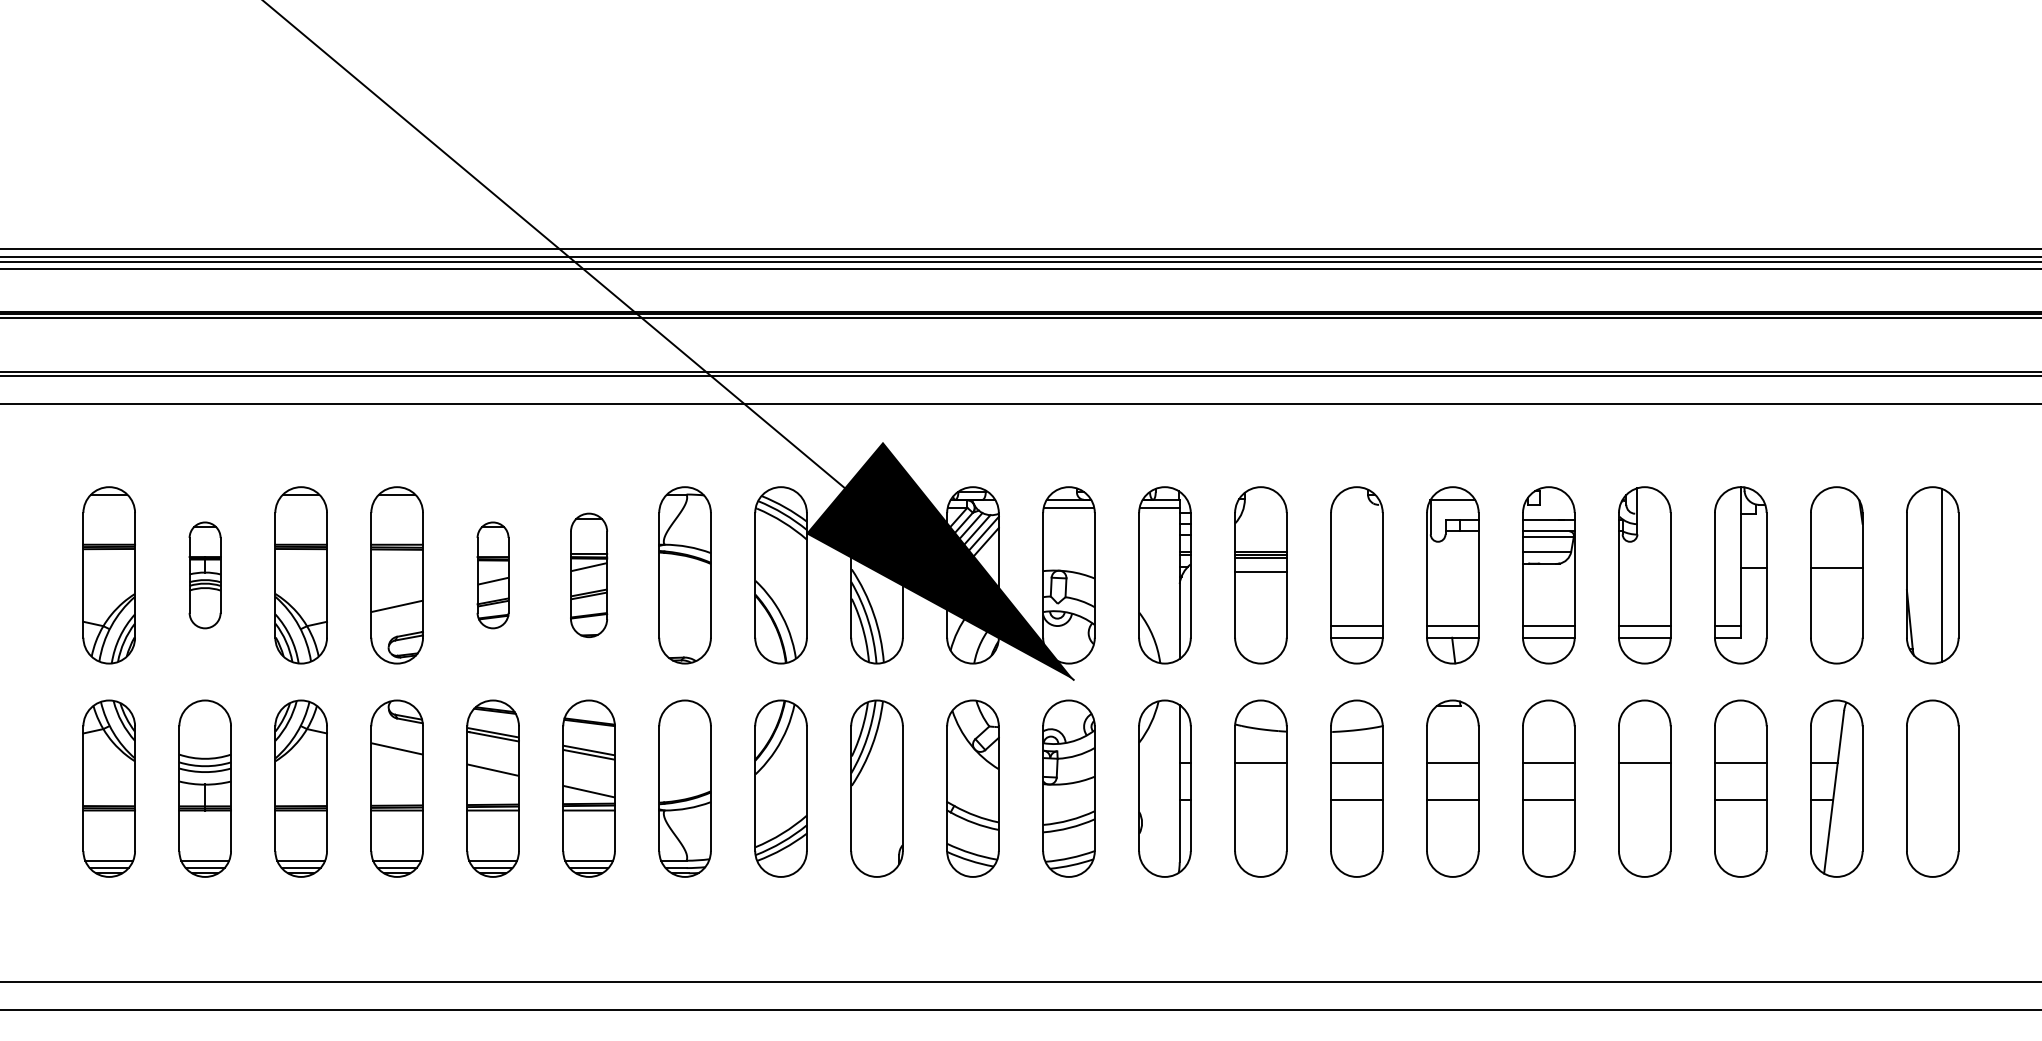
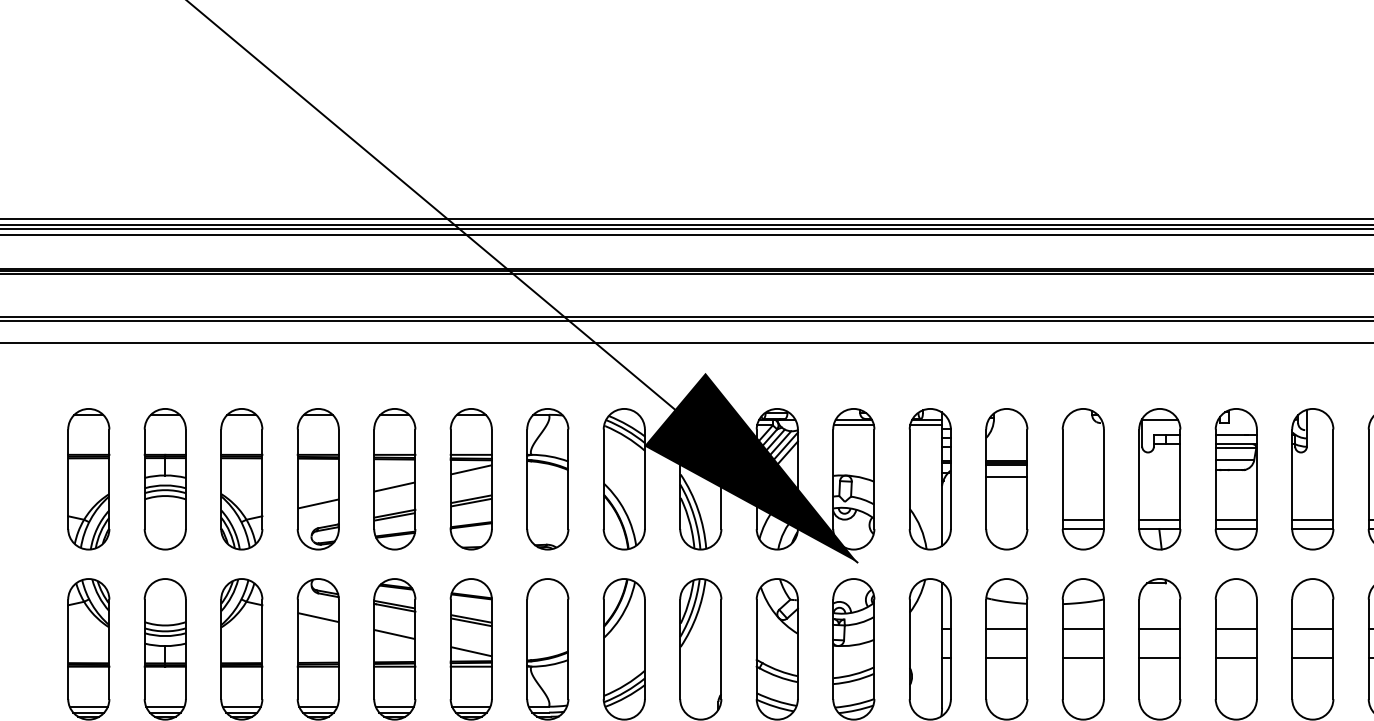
part: (204, 575) -> (164, 479), size x1.67
part: (492, 575) -> (394, 479), size x1.67
part: (588, 575) -> (470, 479), size x1.43
line: (1260, 800) -> (1006, 658), added
line: (1644, 800) -> (1312, 658), added

